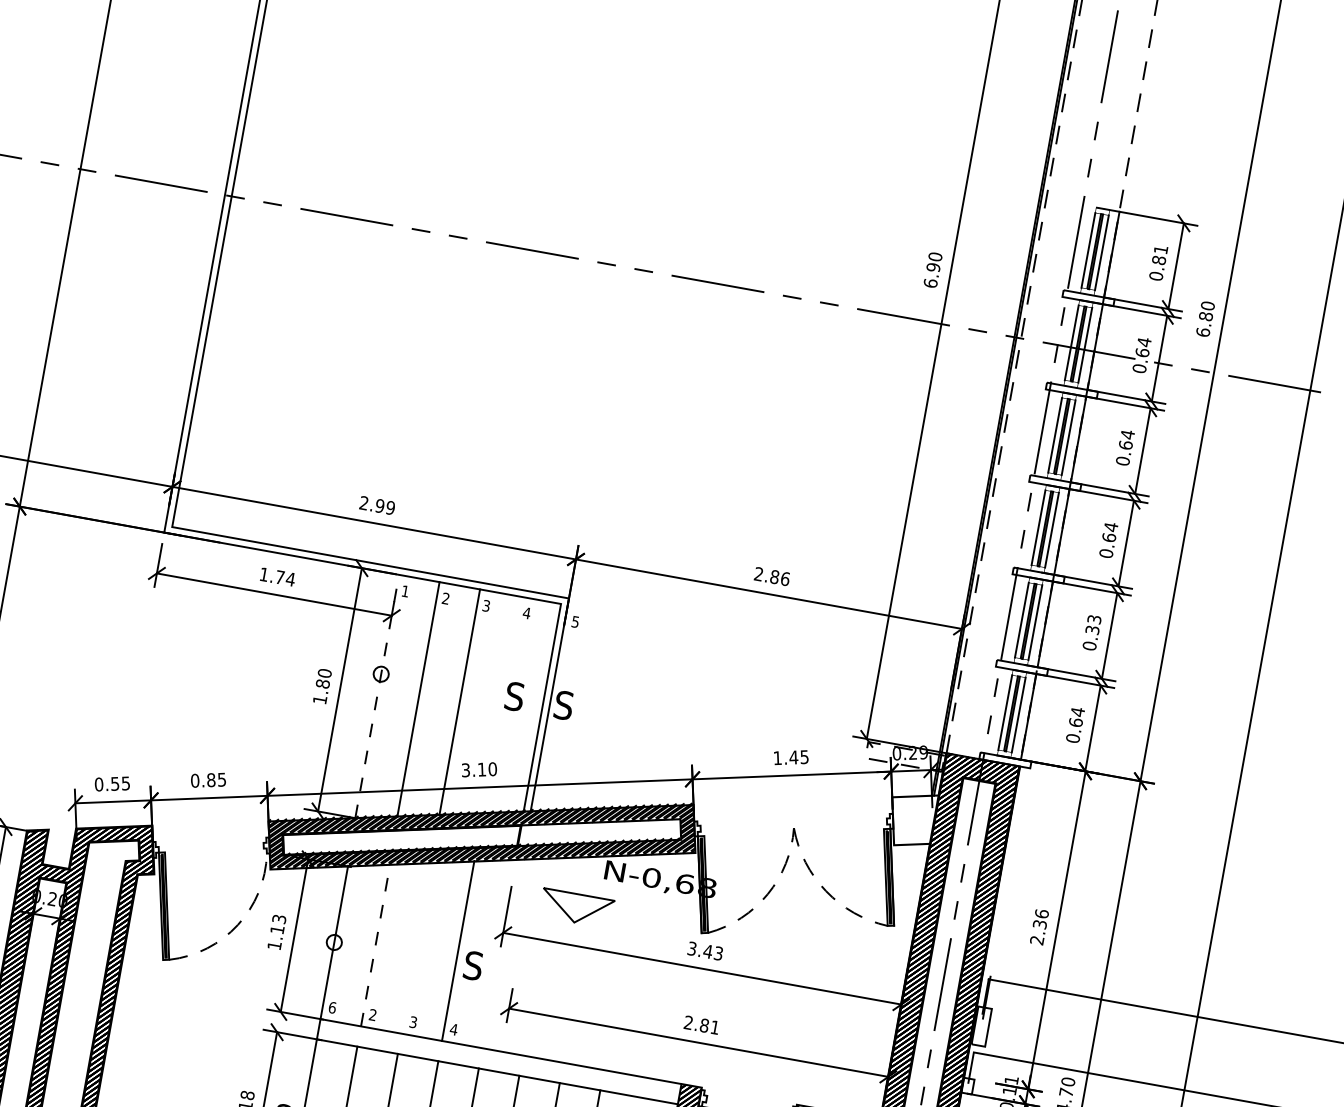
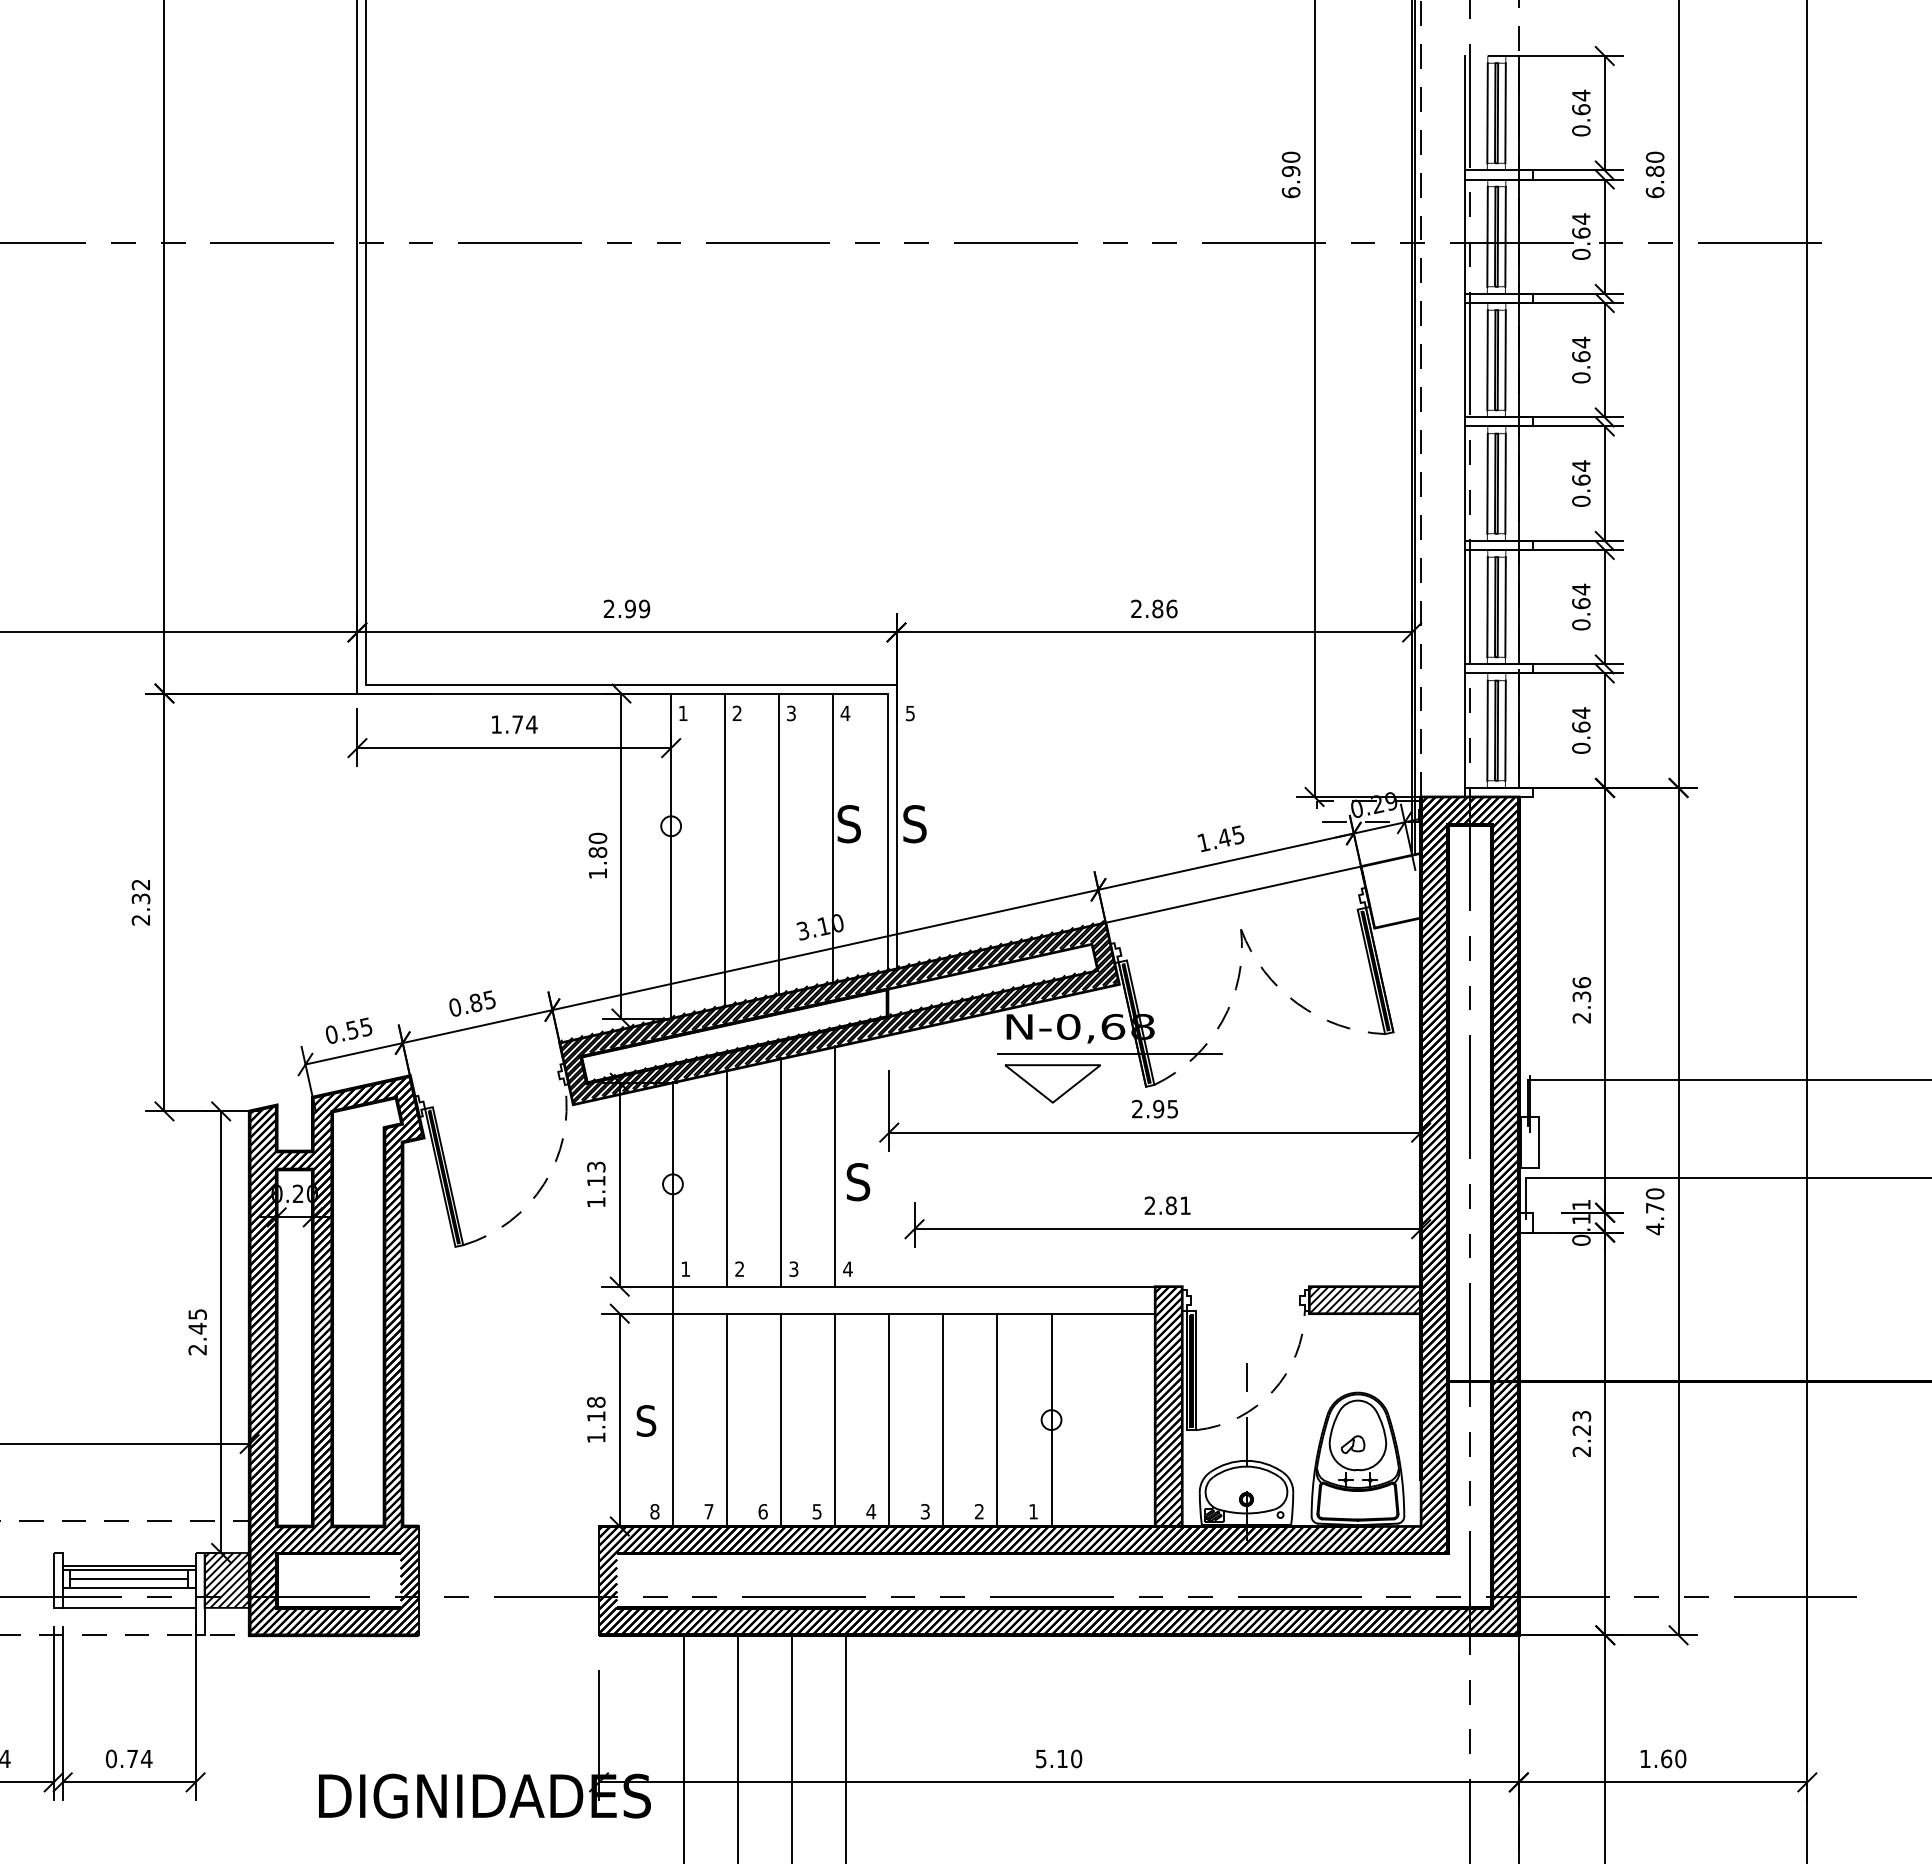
line: (1071, 247) -> (1464, 113), added
text: (1160, 255) -> (1581, 102), 0.81 -> 0.64
line: (1054, 339) -> (1464, 236), added
line: (1037, 432) -> (1464, 360), added
line: (1021, 524) -> (1464, 483), added
line: (1004, 616) -> (1464, 606), added
text: (1093, 624) -> (1581, 596), 0.33 -> 0.64
line: (377, 696) -> (671, 856), dashed -> solid
line: (501, 704) -> (833, 837), added
line: (987, 712) -> (1464, 734), added
line: (792, 801) -> (1233, 894), added
line: (678, 903) -> (1109, 1053), added
part: (576, 908) -> (1052, 1083), moved
line: (376, 944) -> (727, 1177), dashed -> solid
line: (417, 948) -> (781, 1172), added
text: (705, 950) -> (1155, 1108), 3.43 -> 2.95
text: (332, 1007) -> (685, 1268), 6 -> 1

